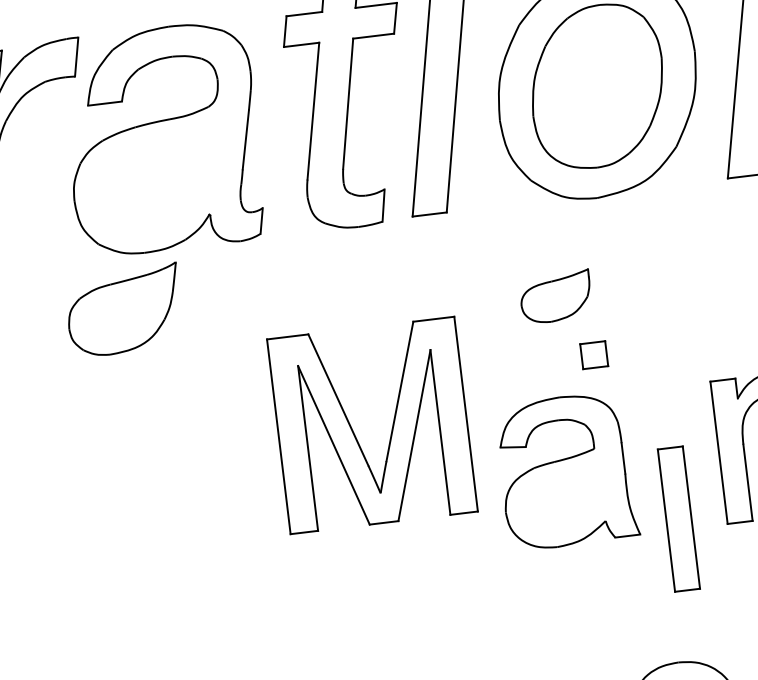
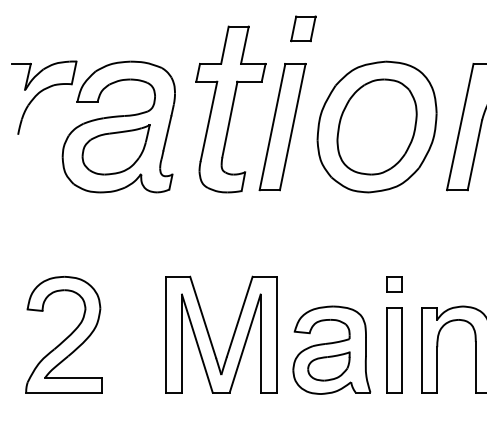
part: (555, 297) -> (328, 366), moved
part: (123, 310) -> (115, 149), moved
part: (594, 355) -> (394, 284), moved
part: (390, 429) -> (231, 338), moved
part: (111, 499) -> (63, 334), added
part: (679, 519) -> (394, 350), moved

